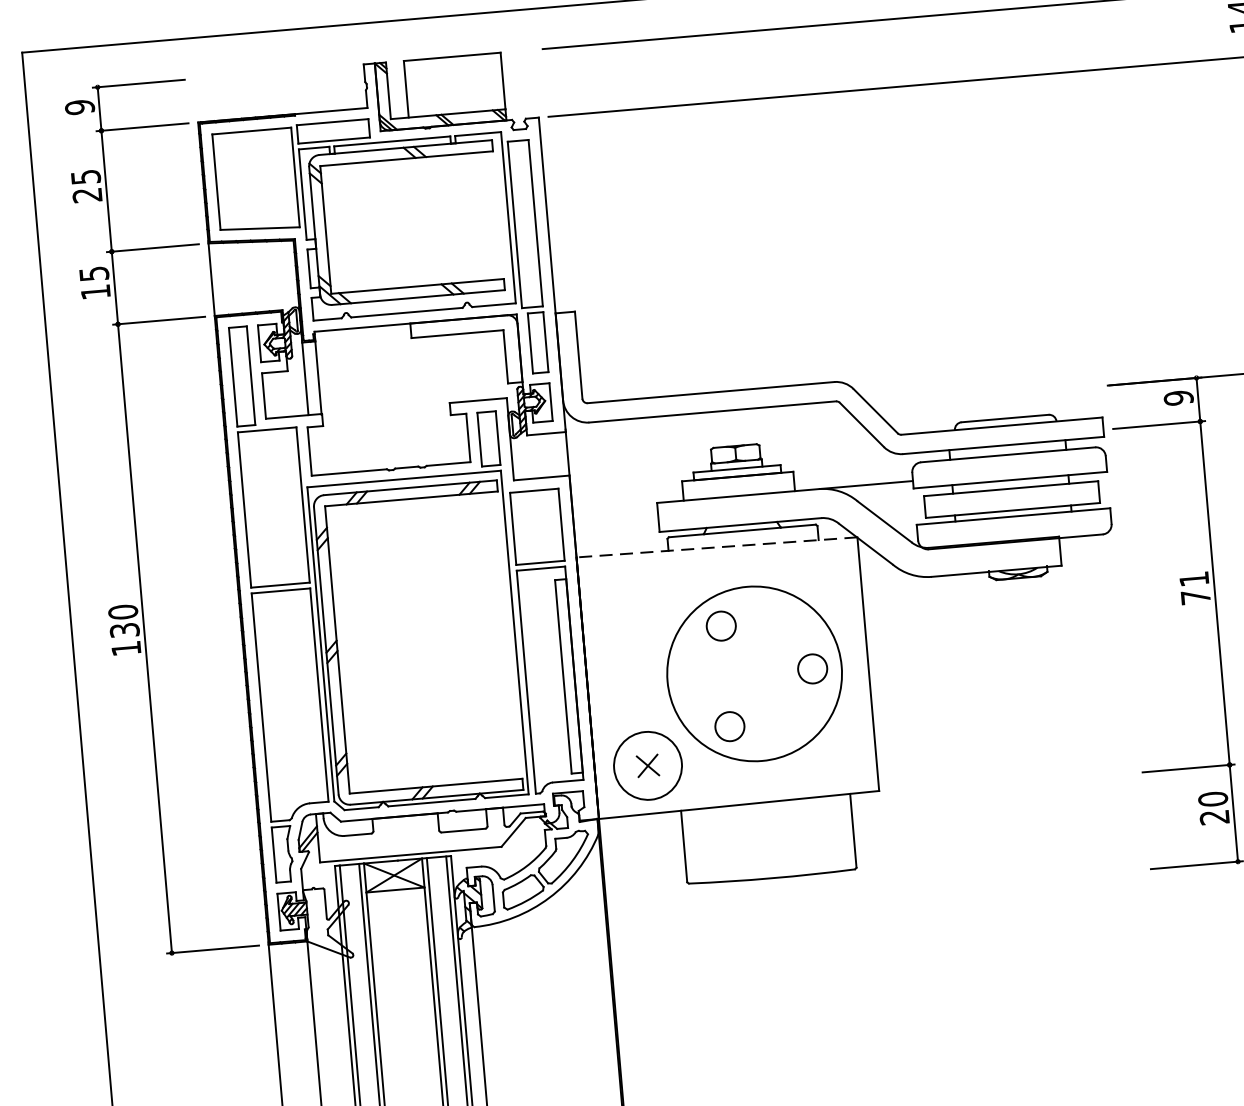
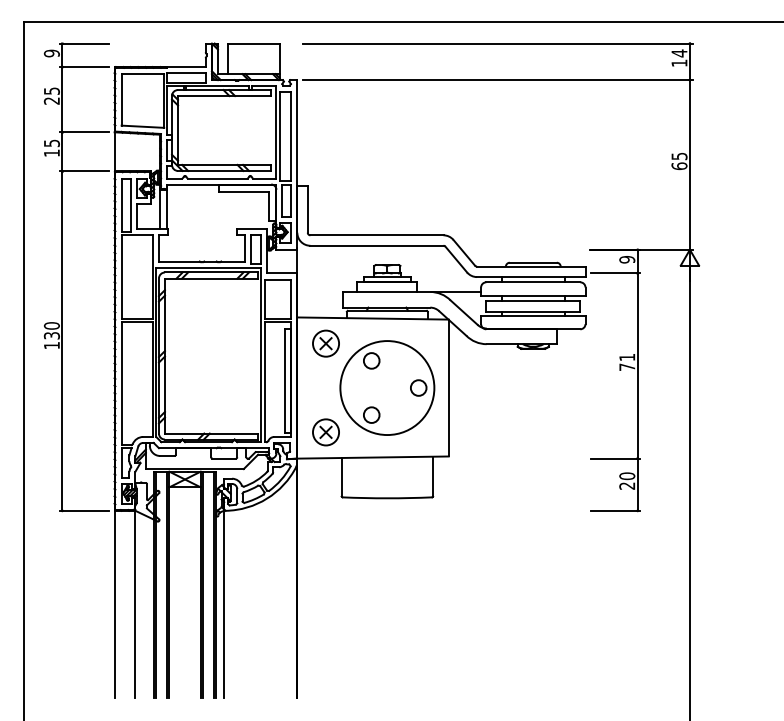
line: (717, 547) -> (373, 318), dashed -> solid
part: (632, 601) -> (325, 343), added
circle: (647, 766) -> (325, 432), size x0.71

